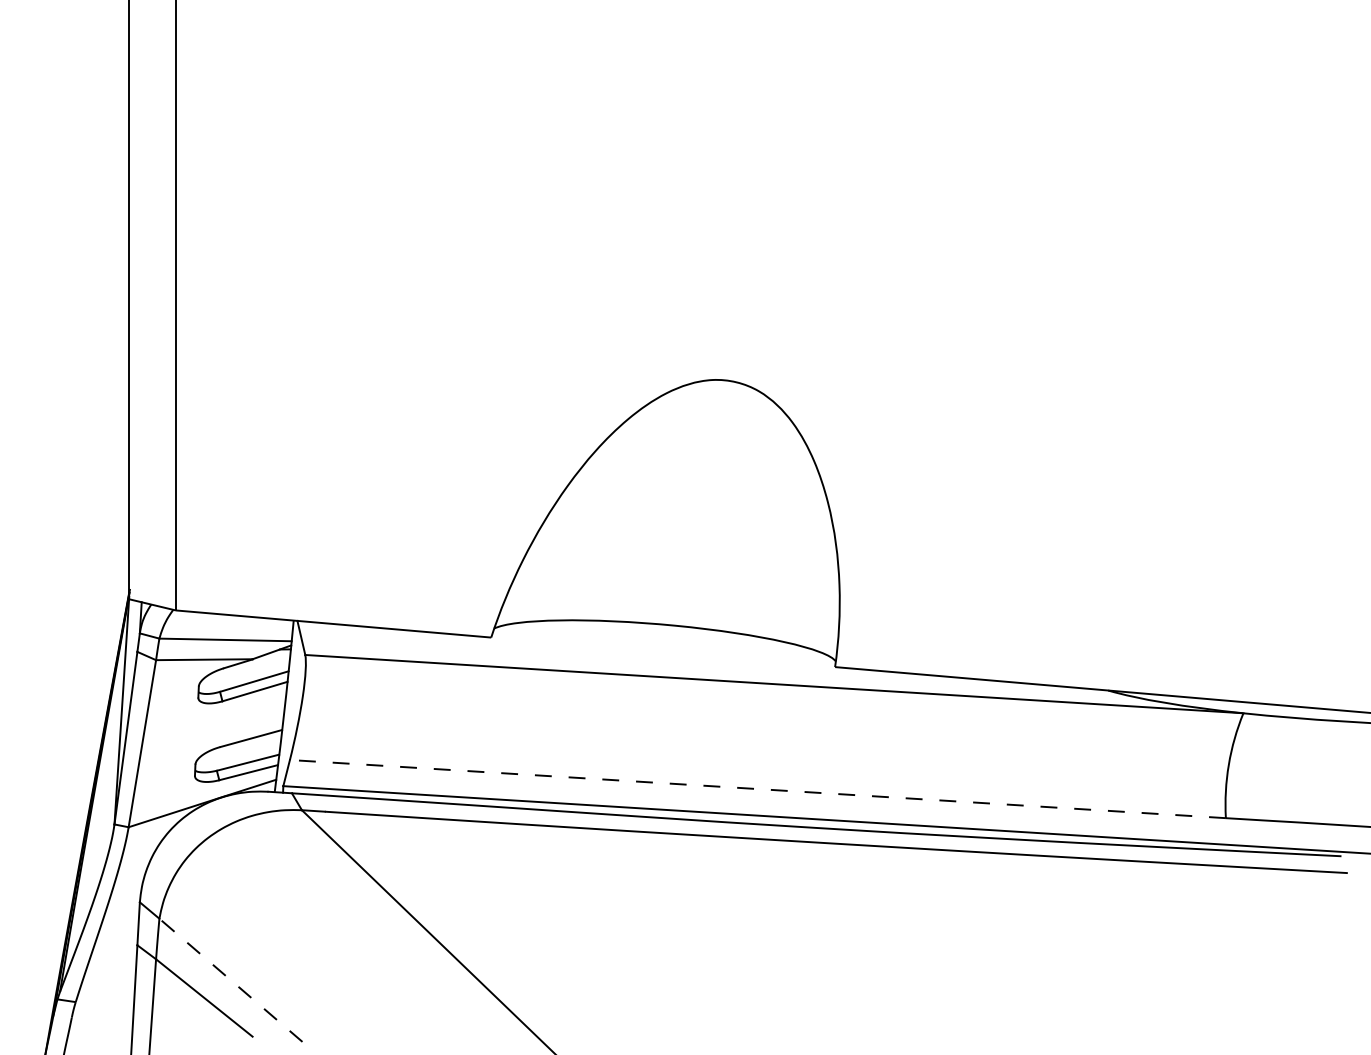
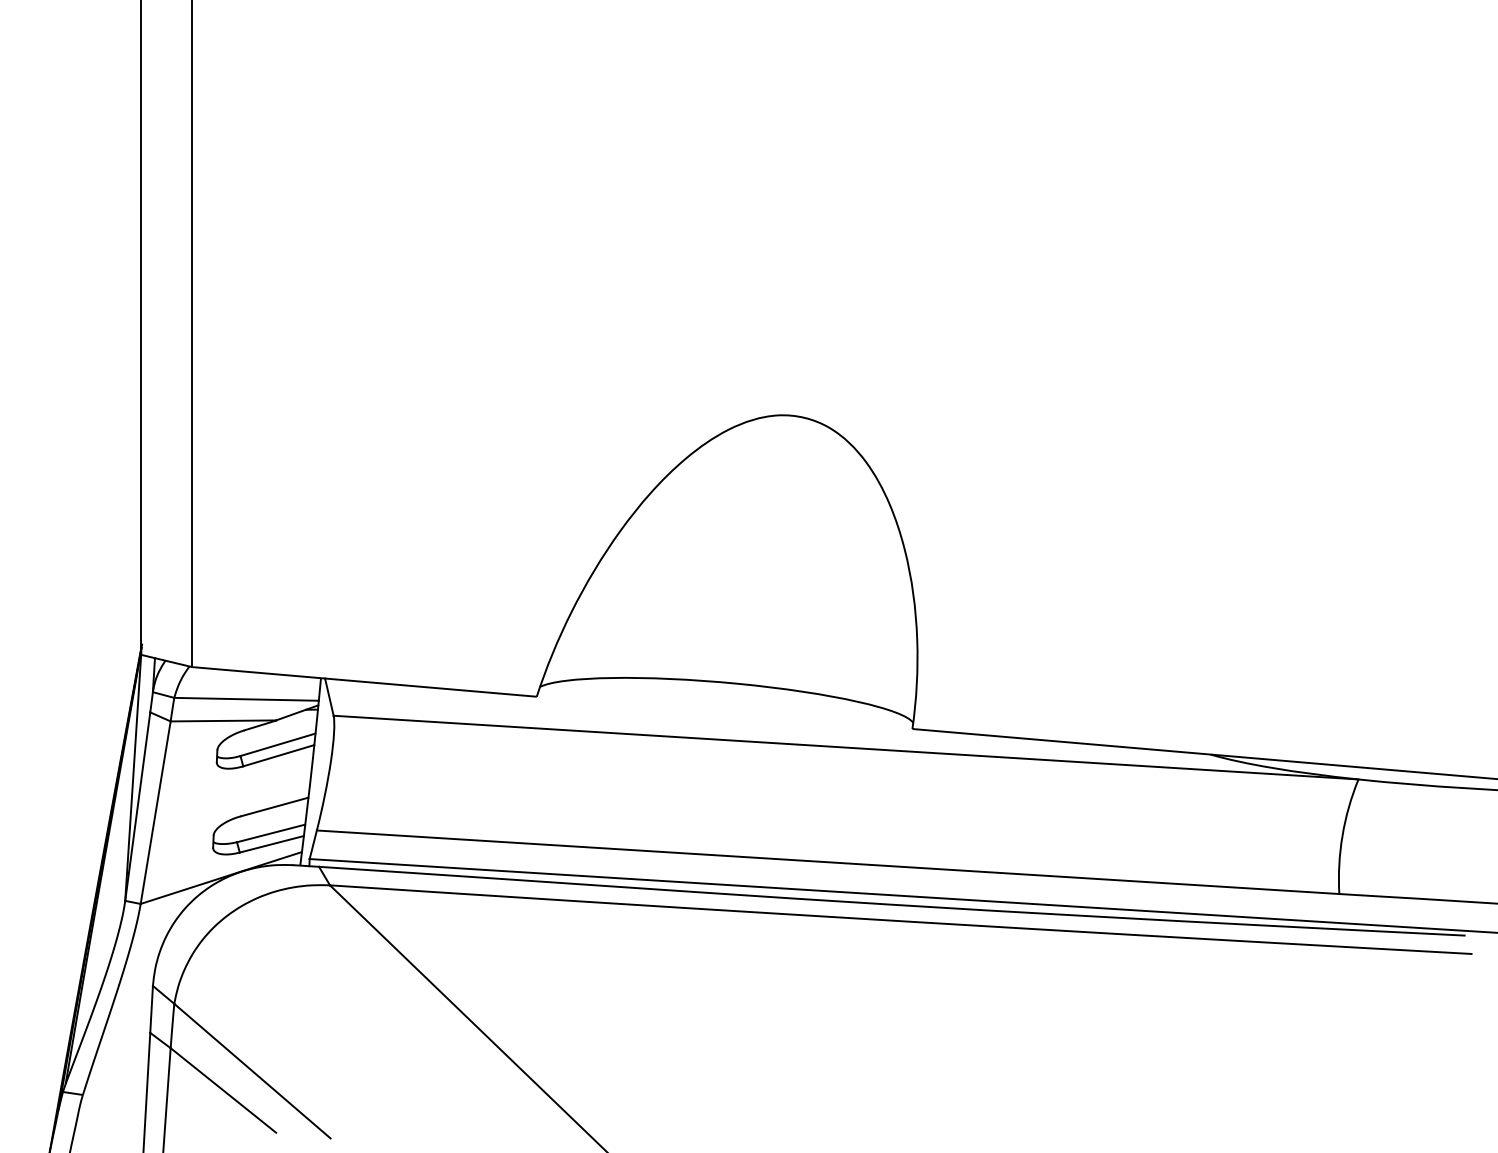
line: (757, 789) -> (827, 862), dashed -> solid
line: (230, 979) -> (251, 1070), dashed -> solid

